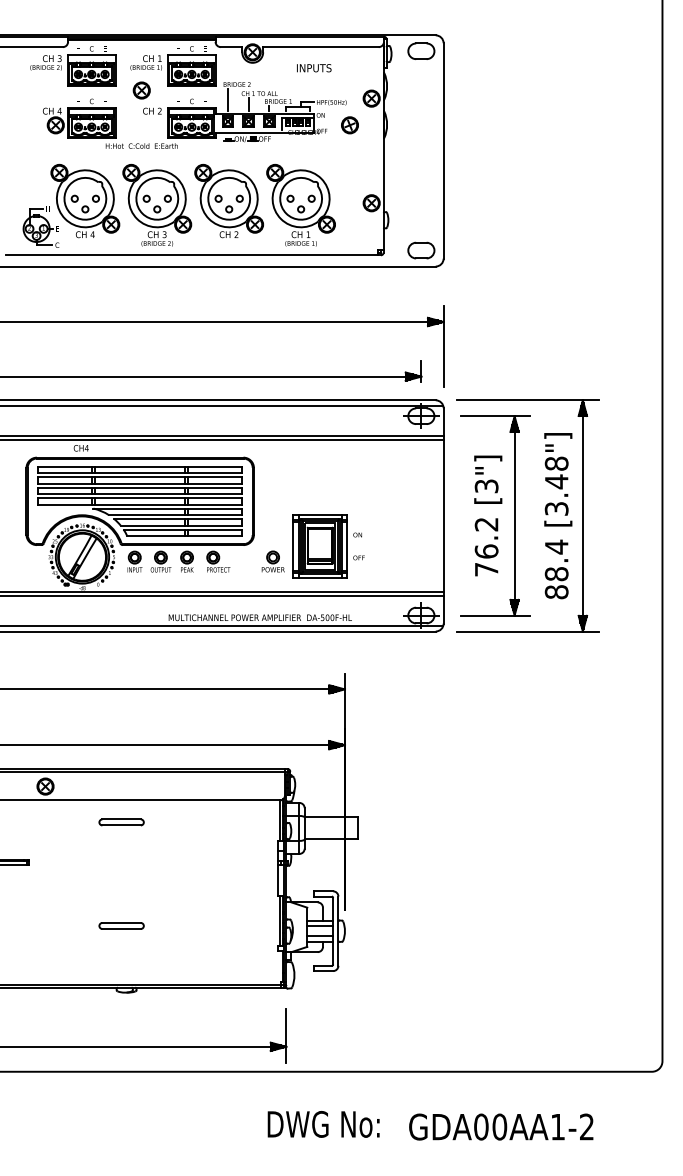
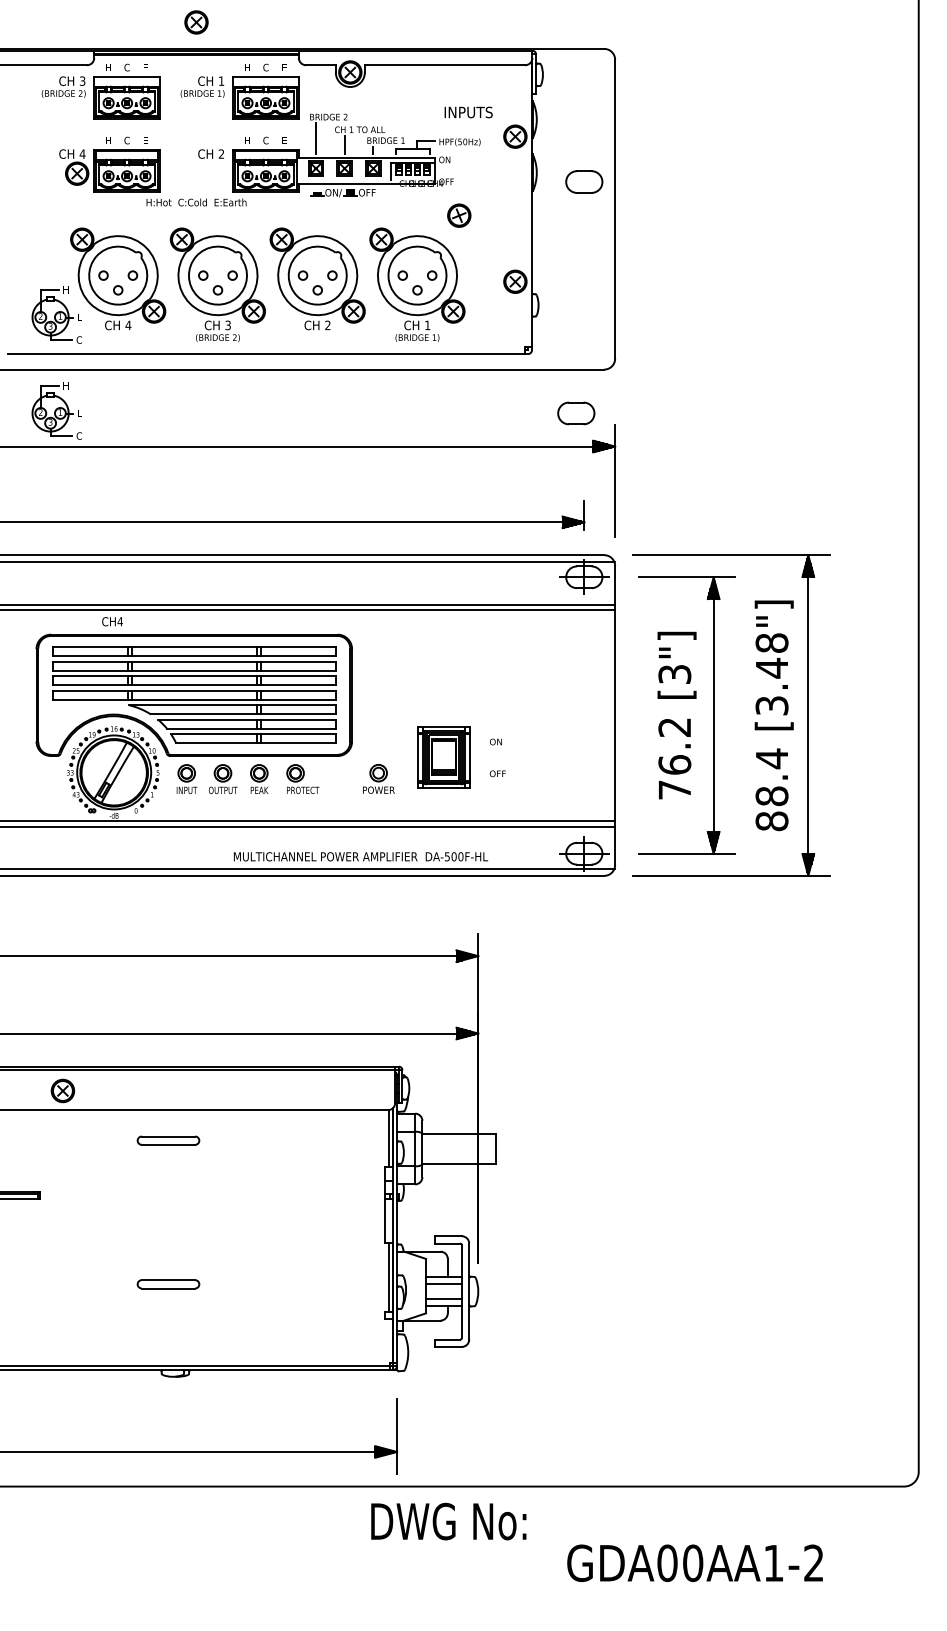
part: (421, 50) -> (584, 181), moved
text: (314, 68) -> (468, 112), moved
part: (141, 90) -> (196, 22), moved
part: (350, 125) -> (459, 215), moved
part: (421, 250) -> (576, 413), moved
part: (40, 296) -> (56, 410), added
part: (319, 546) -> (443, 757), size x0.7
text: (323, 1124) -> (448, 1521), moved

